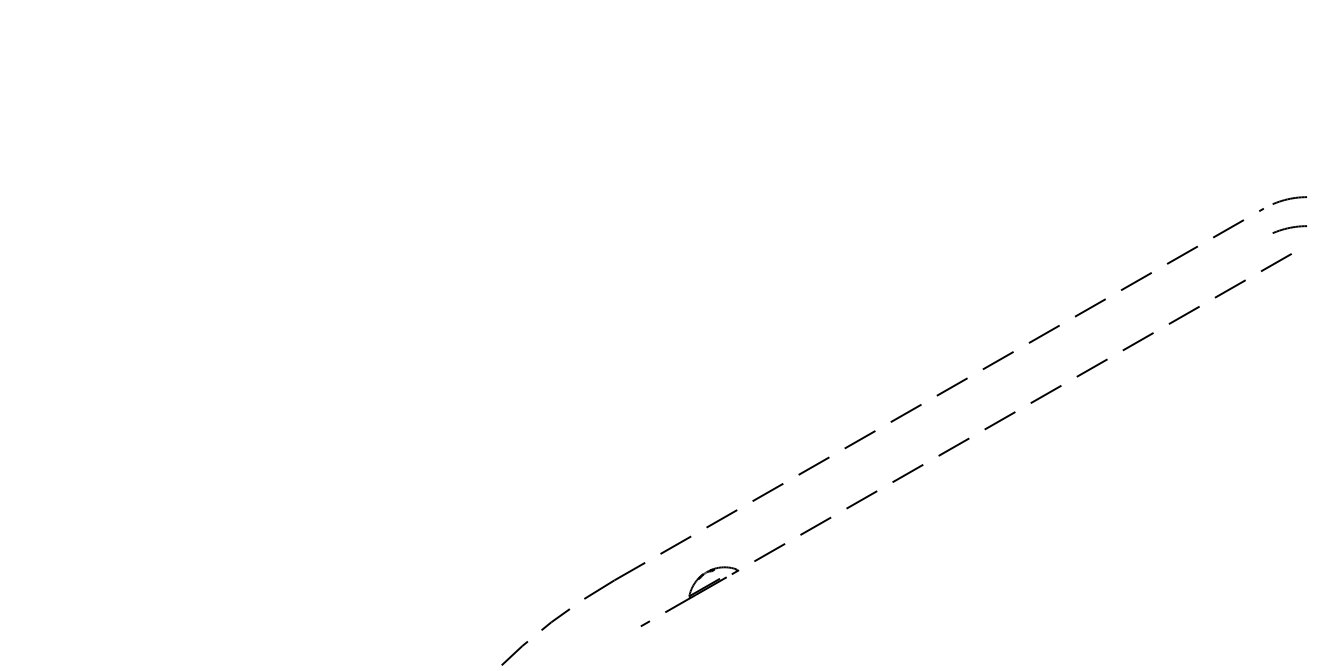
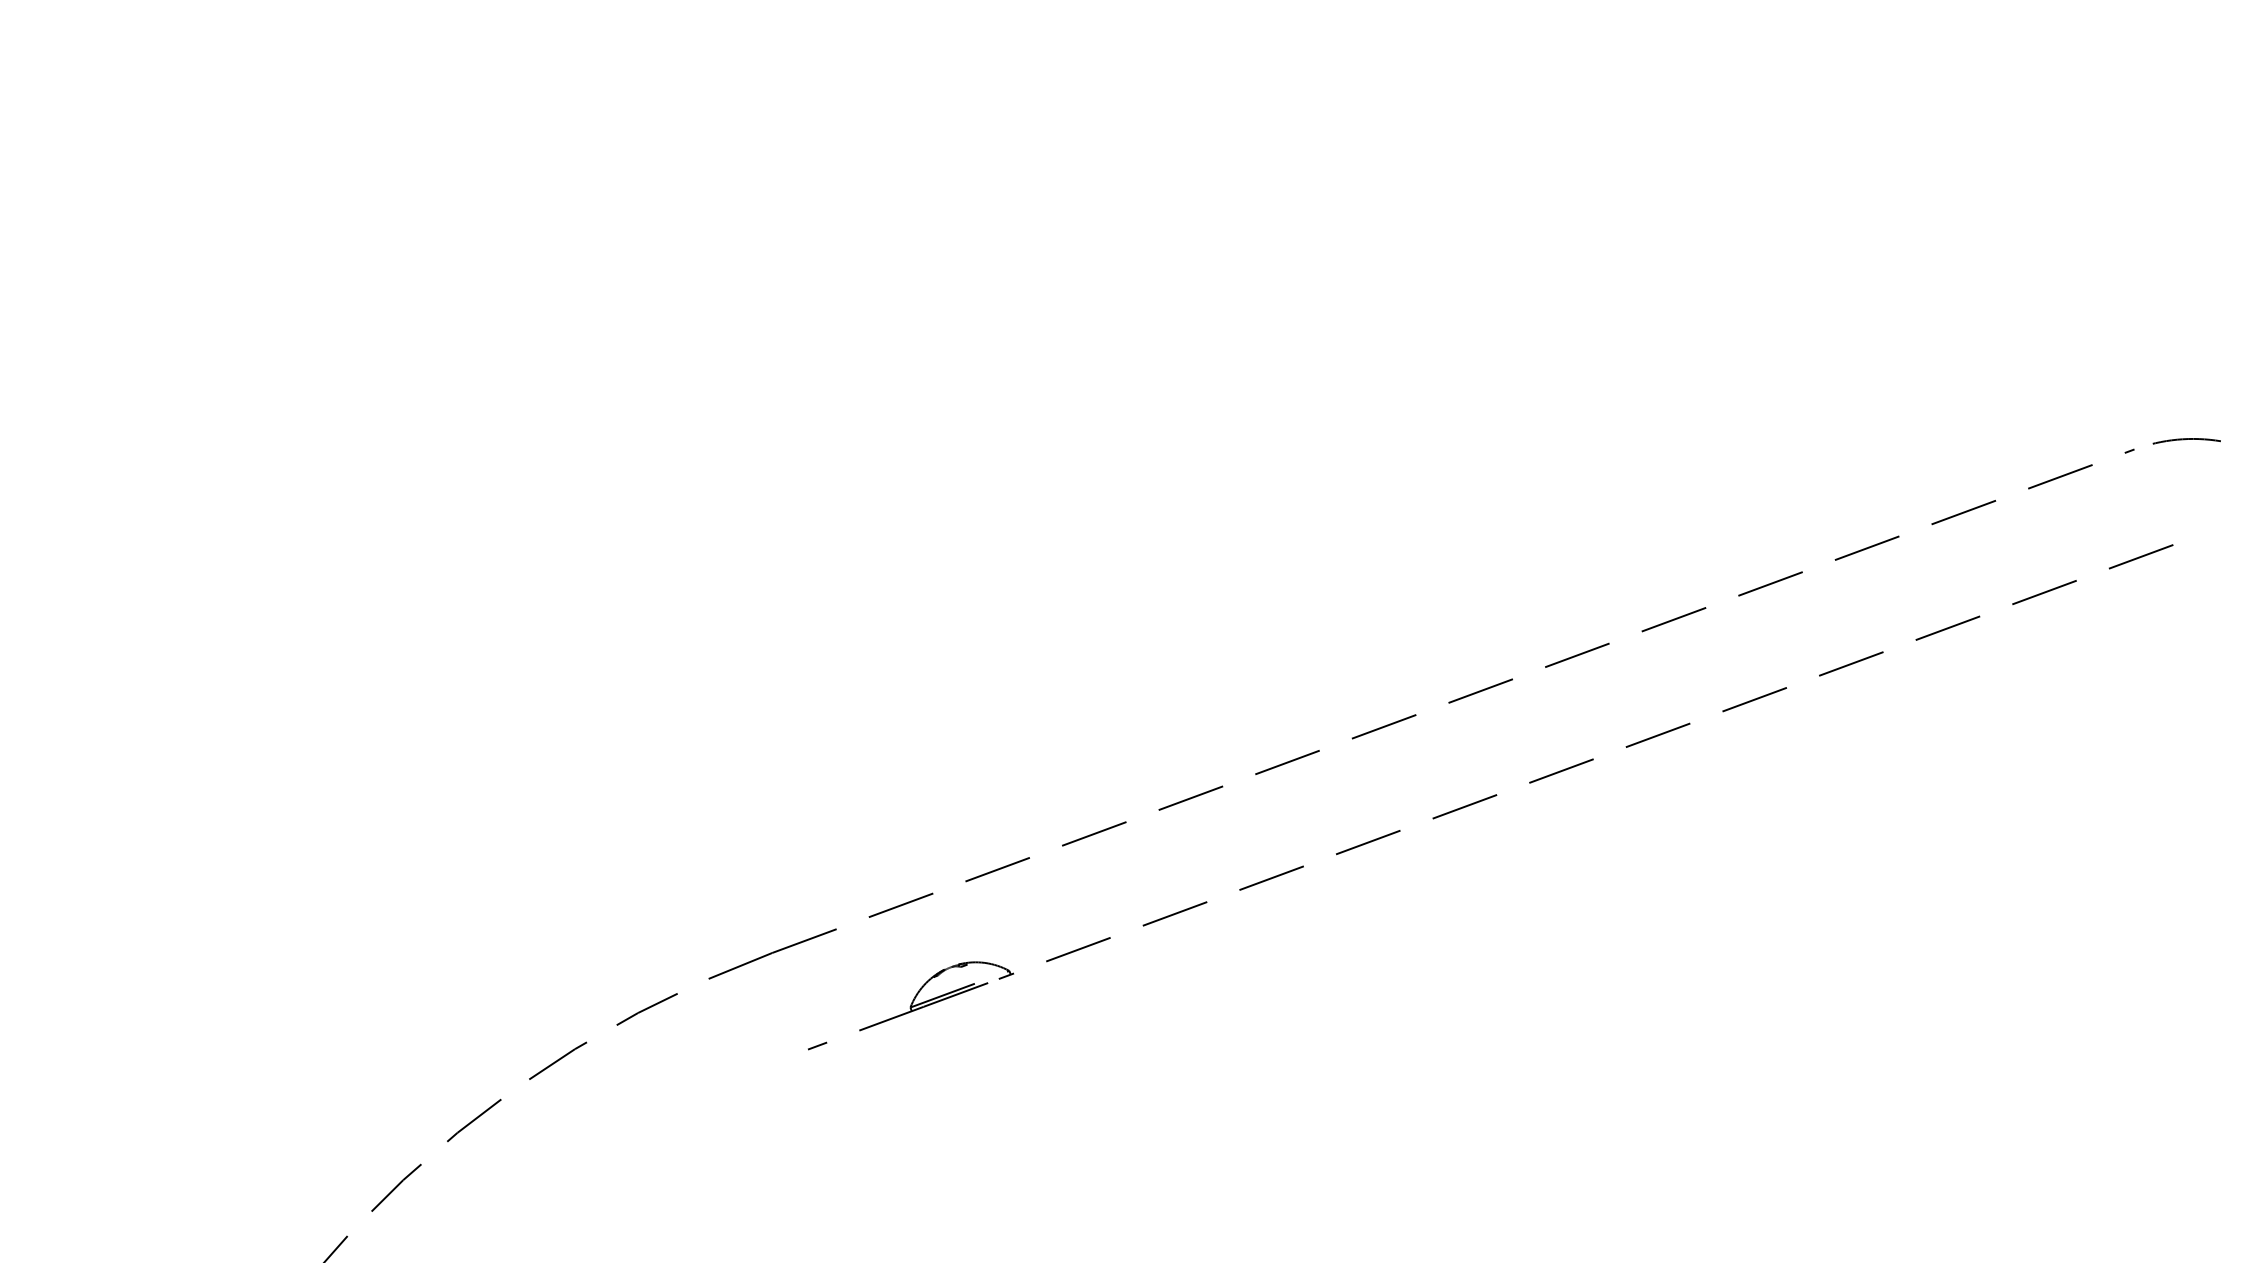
arc: (1289, 228) -> (2177, 495), removed

